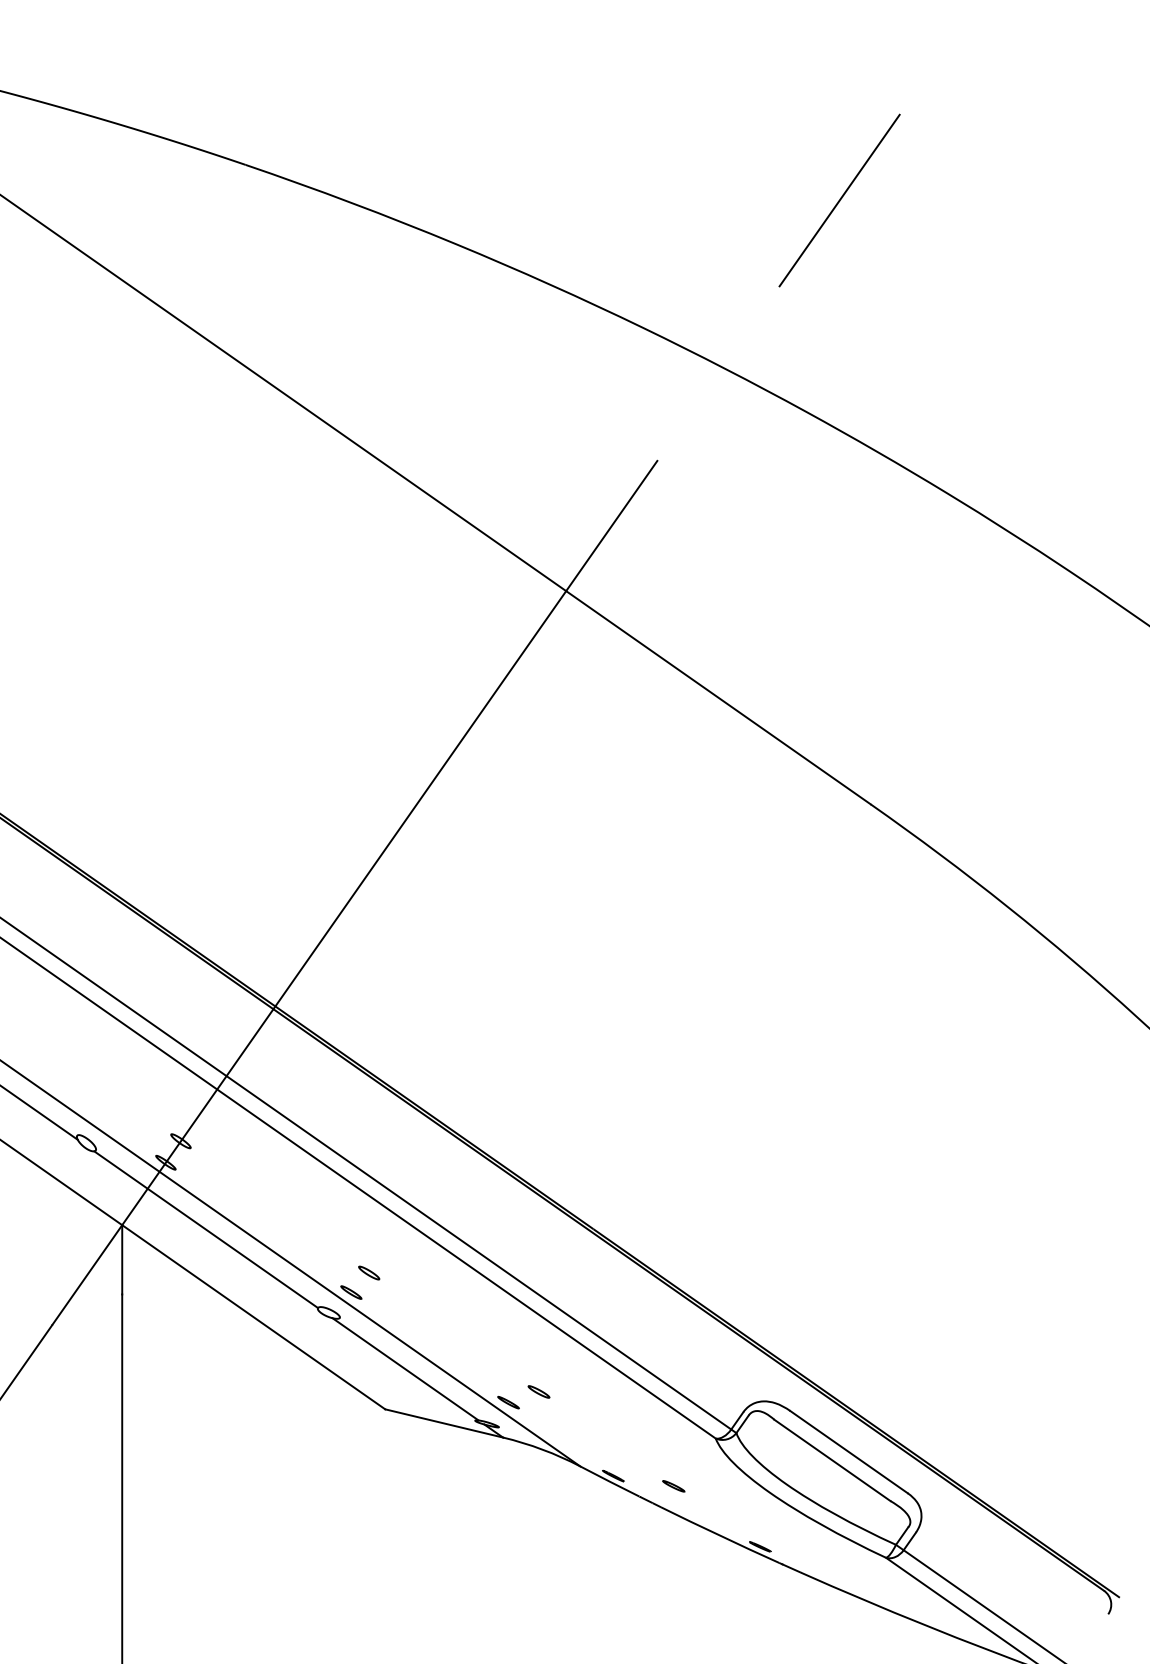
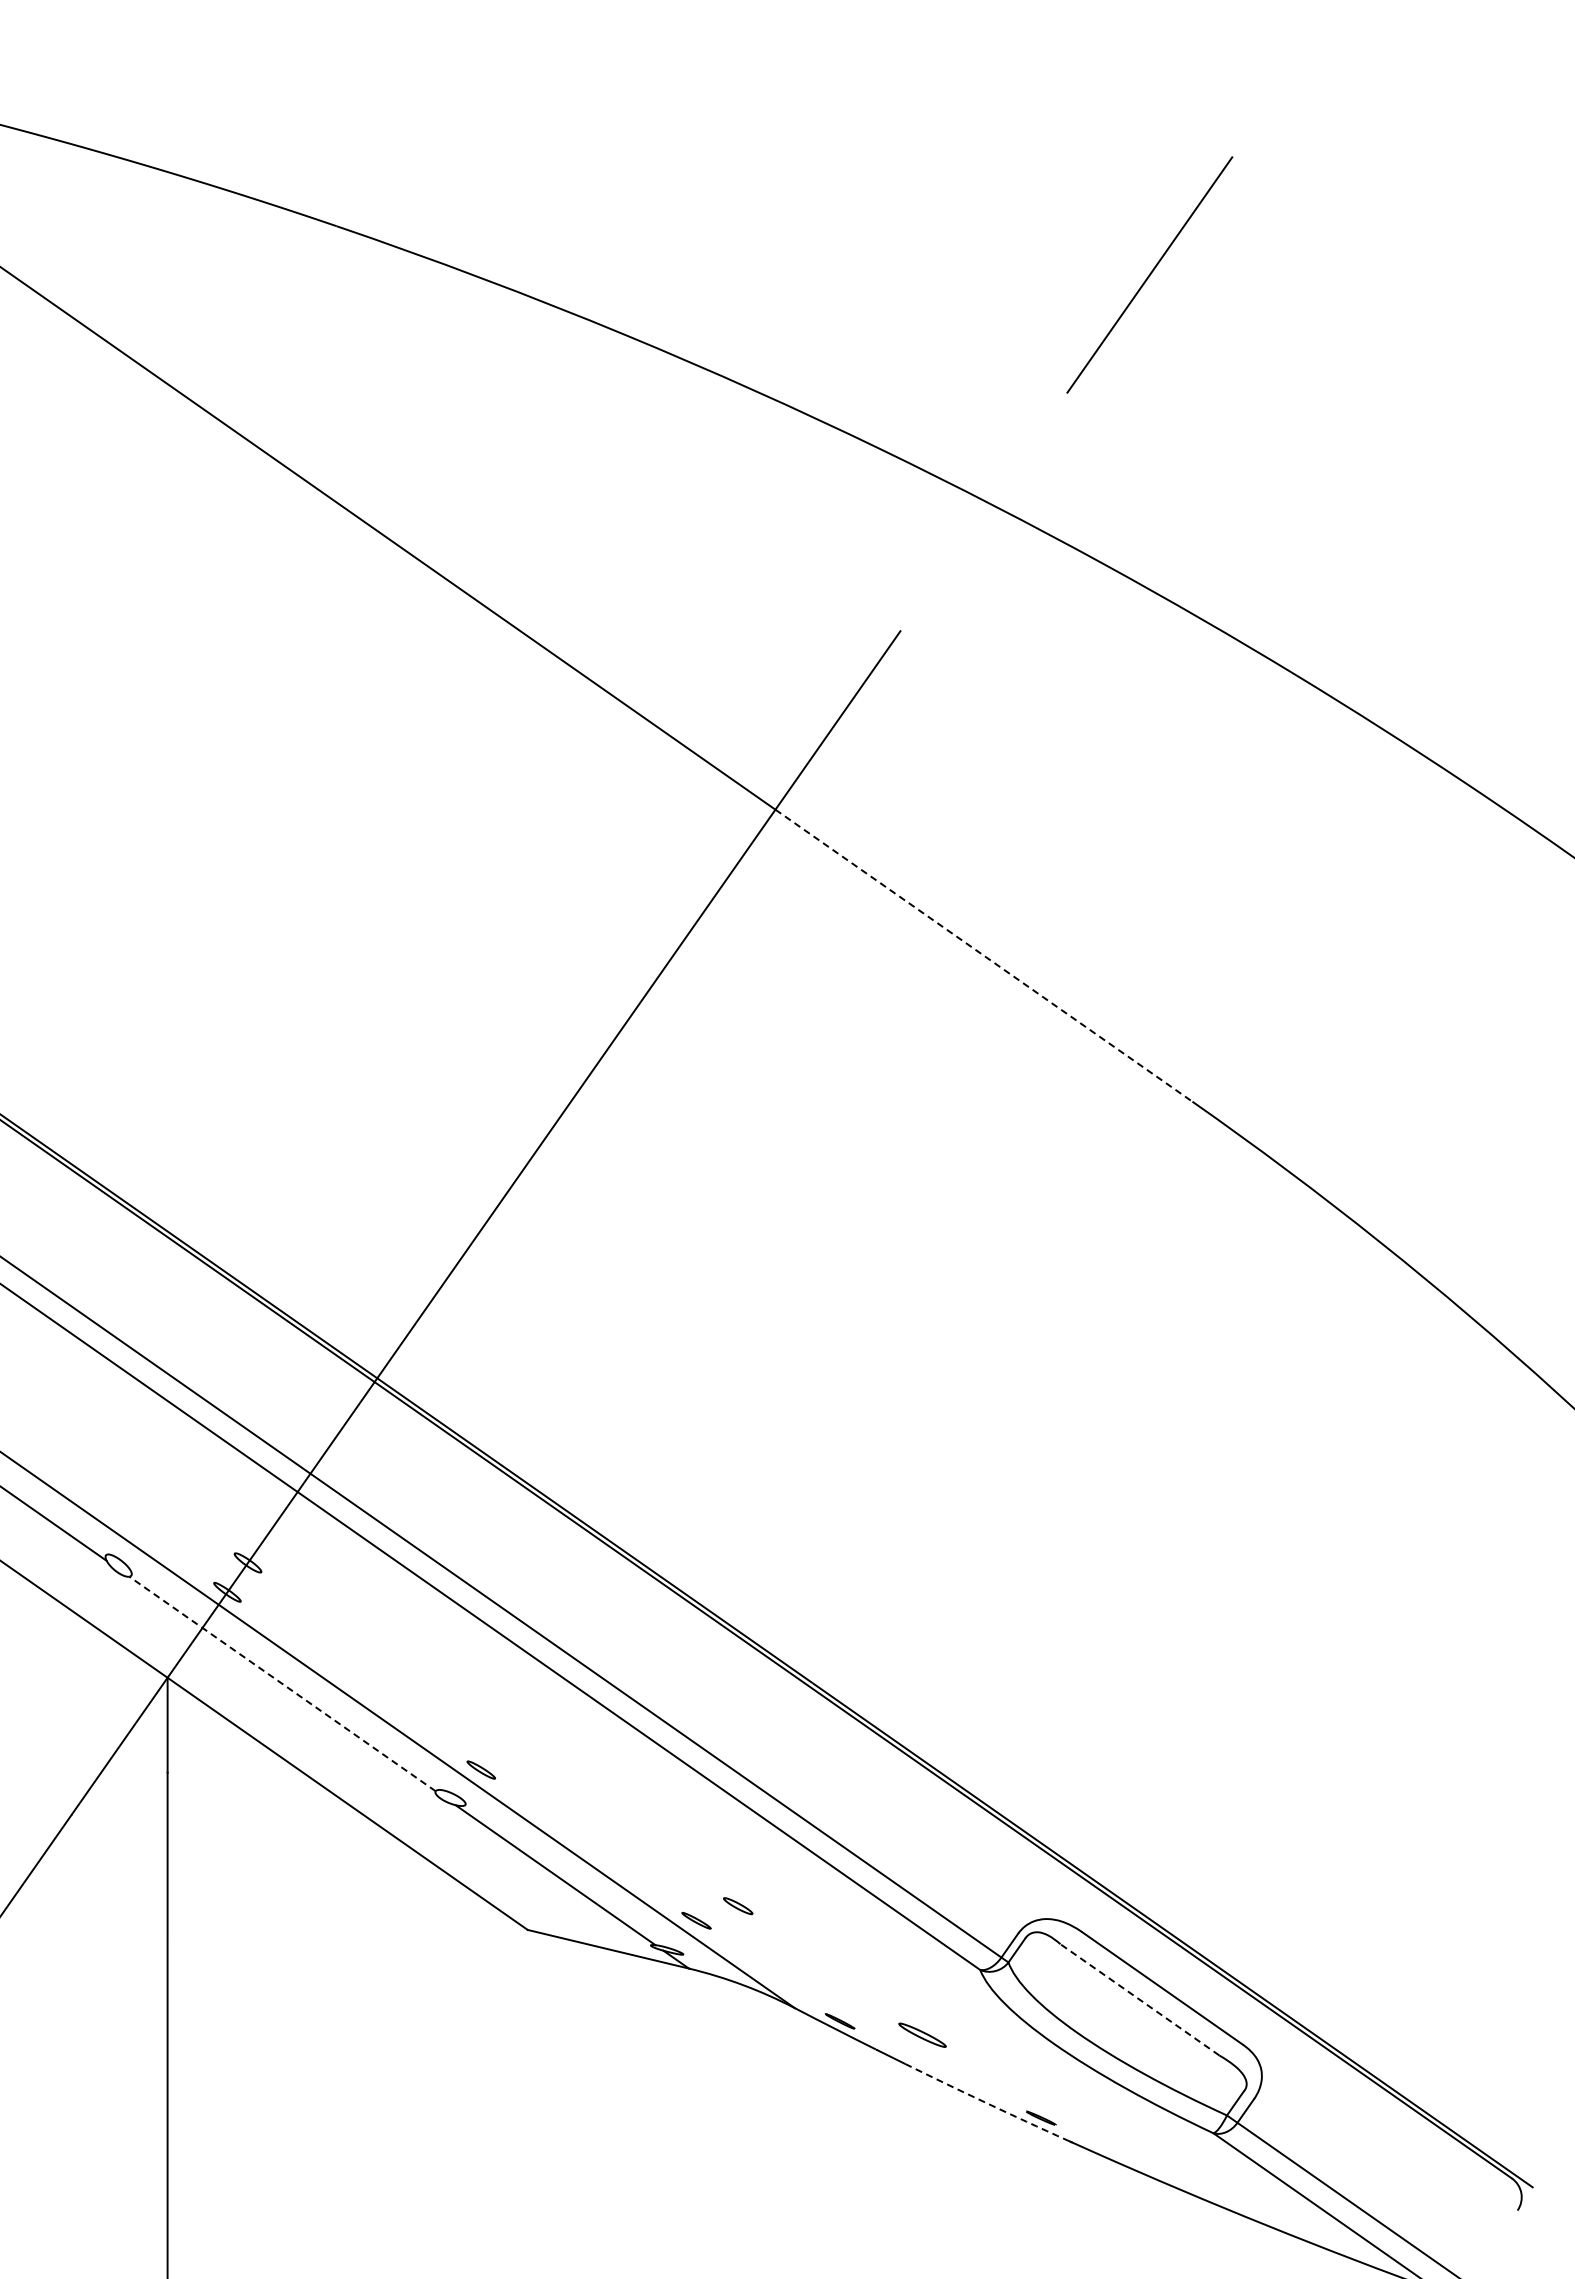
line: (718, 697) -> (983, 955), solid -> dashed
line: (206, 1230) -> (282, 1684), solid -> dashed
part: (369, 1273) -> (505, 1743), removed
line: (832, 1460) -> (1139, 1999), solid -> dashed
part: (673, 1486) -> (922, 2035), size x1.6
arc: (719, 1535) -> (985, 2102), solid -> dashed

